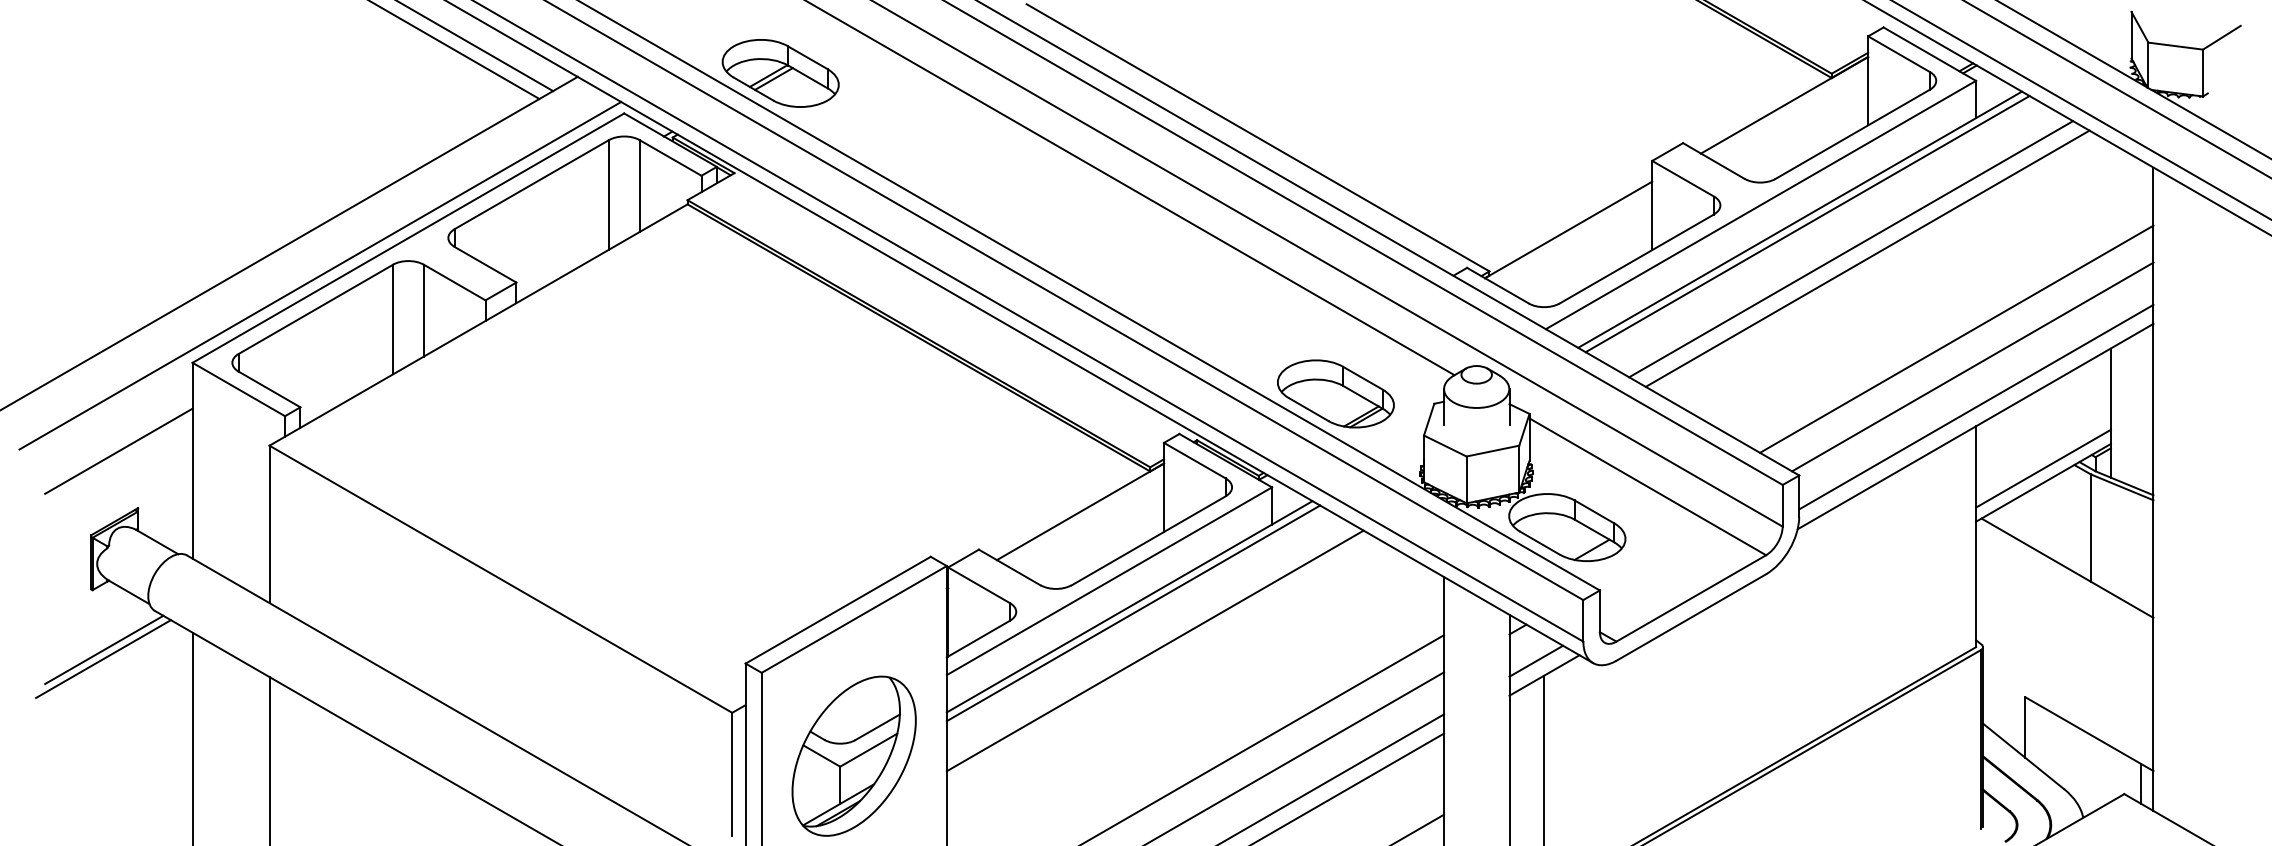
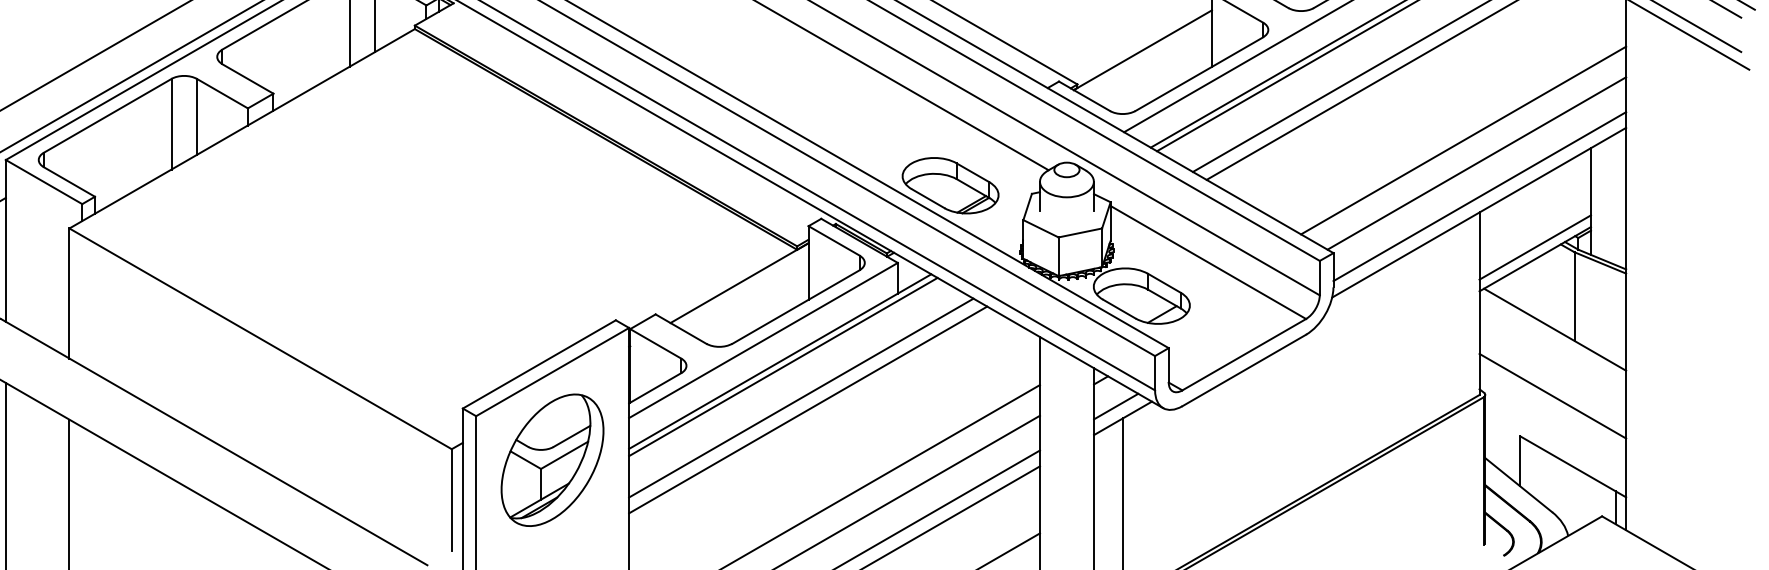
line: (2064, 648) -> (1552, 396), added
line: (1163, 665) -> (808, 410), added
part: (853, 755) -> (551, 459), moved

